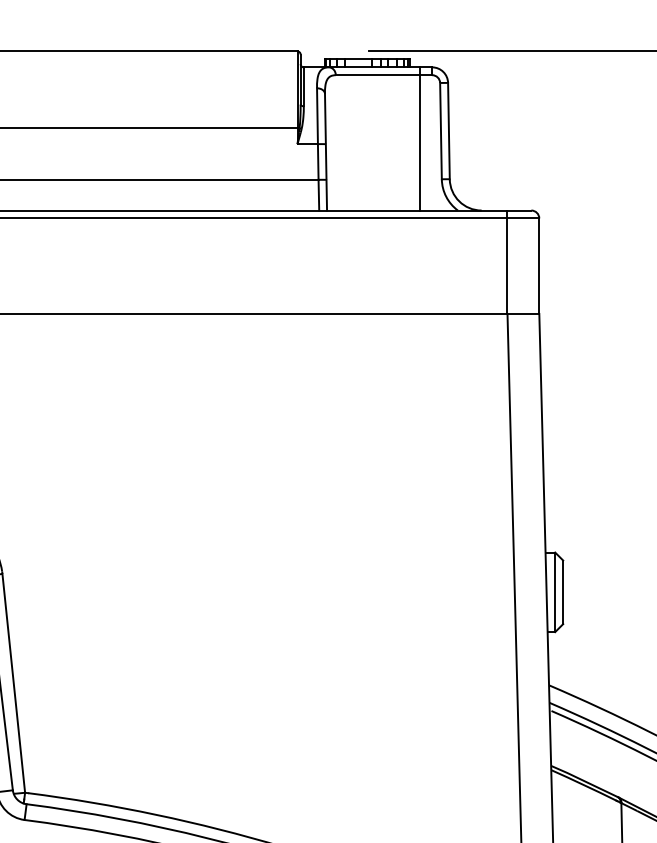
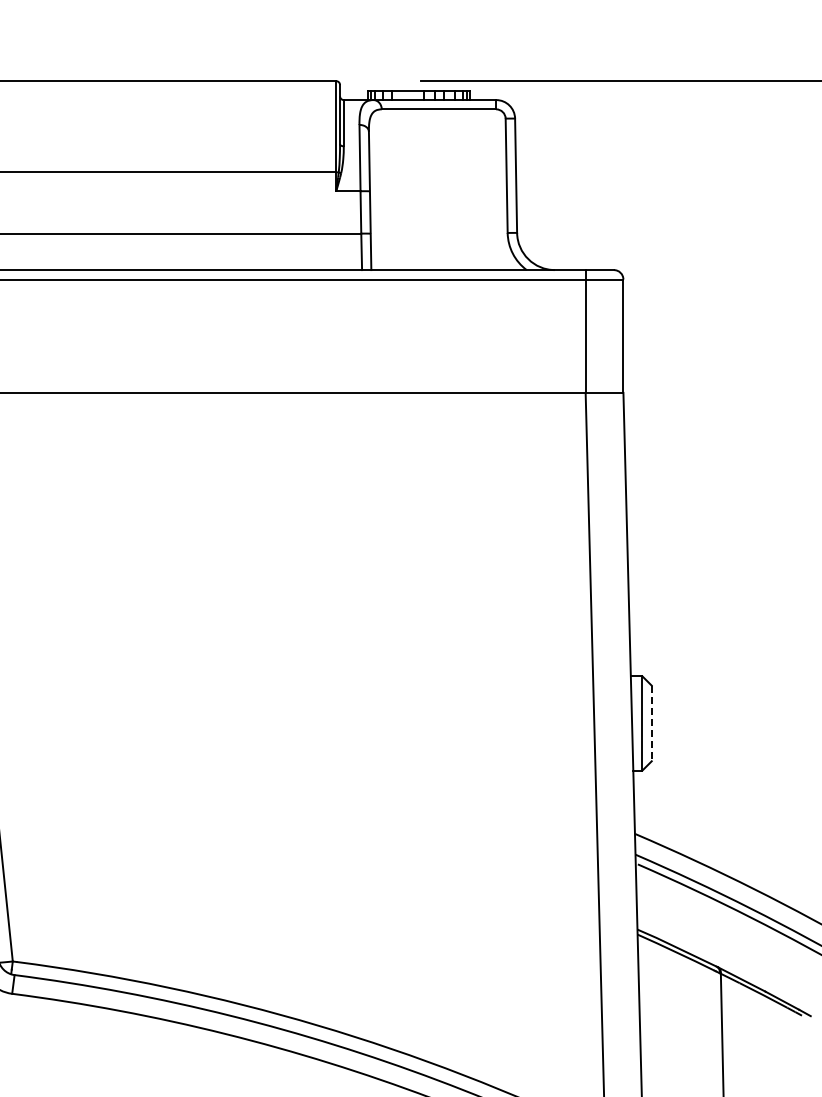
line: (419, 139) -> (481, 185), removed
line: (562, 592) -> (651, 723), solid -> dashed

